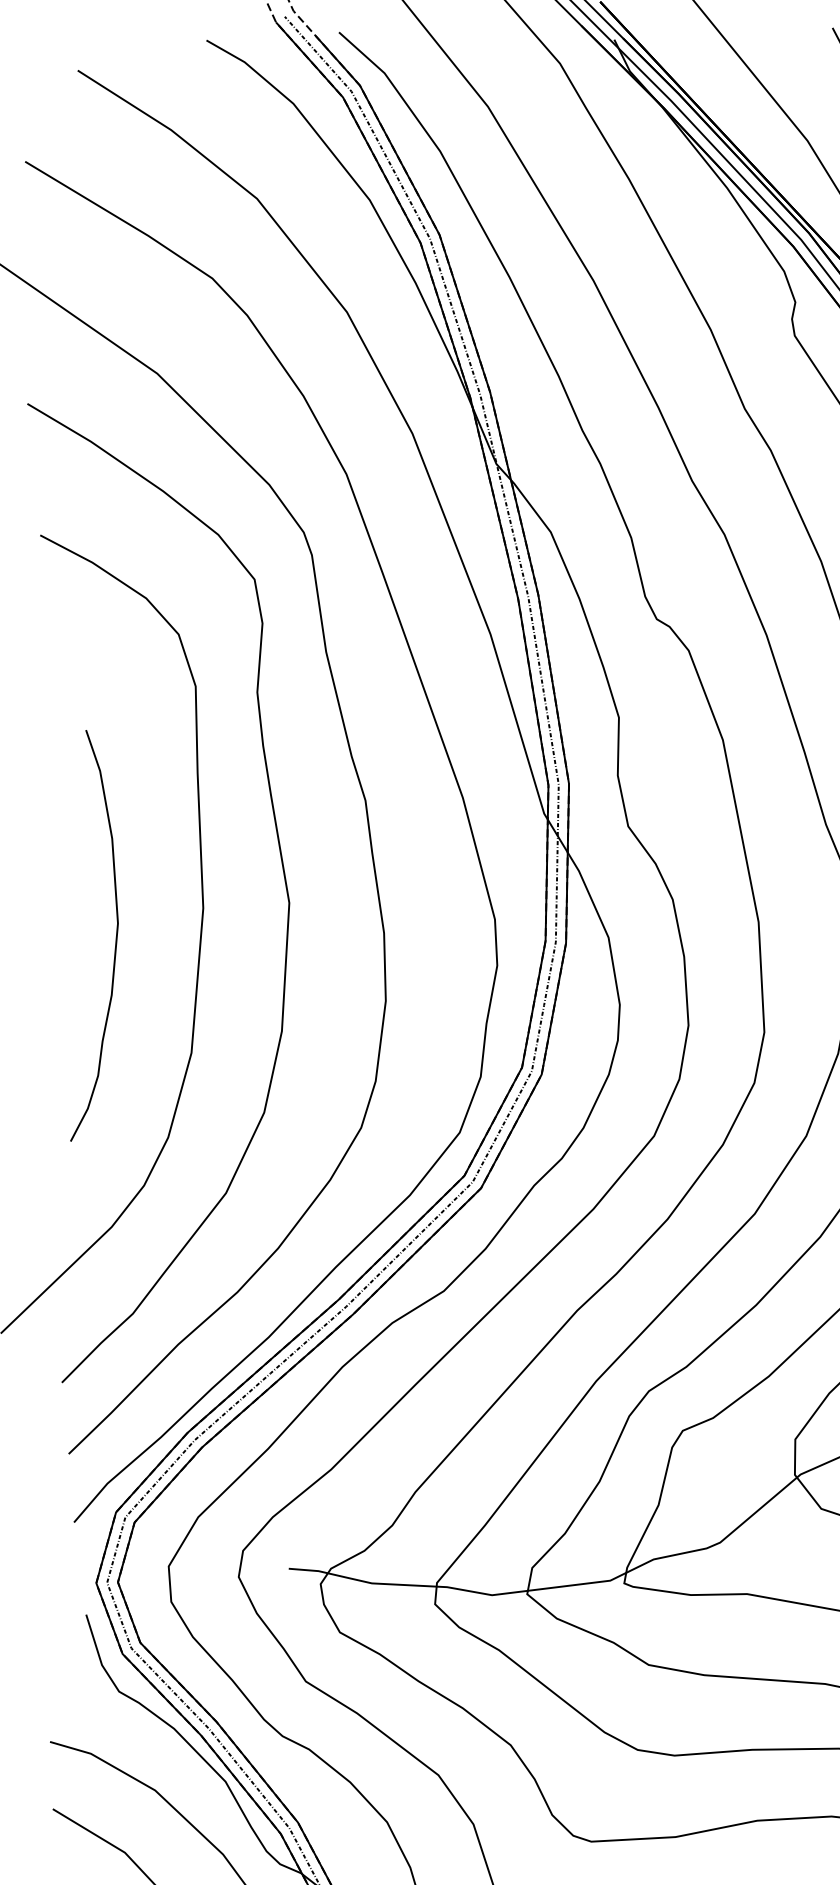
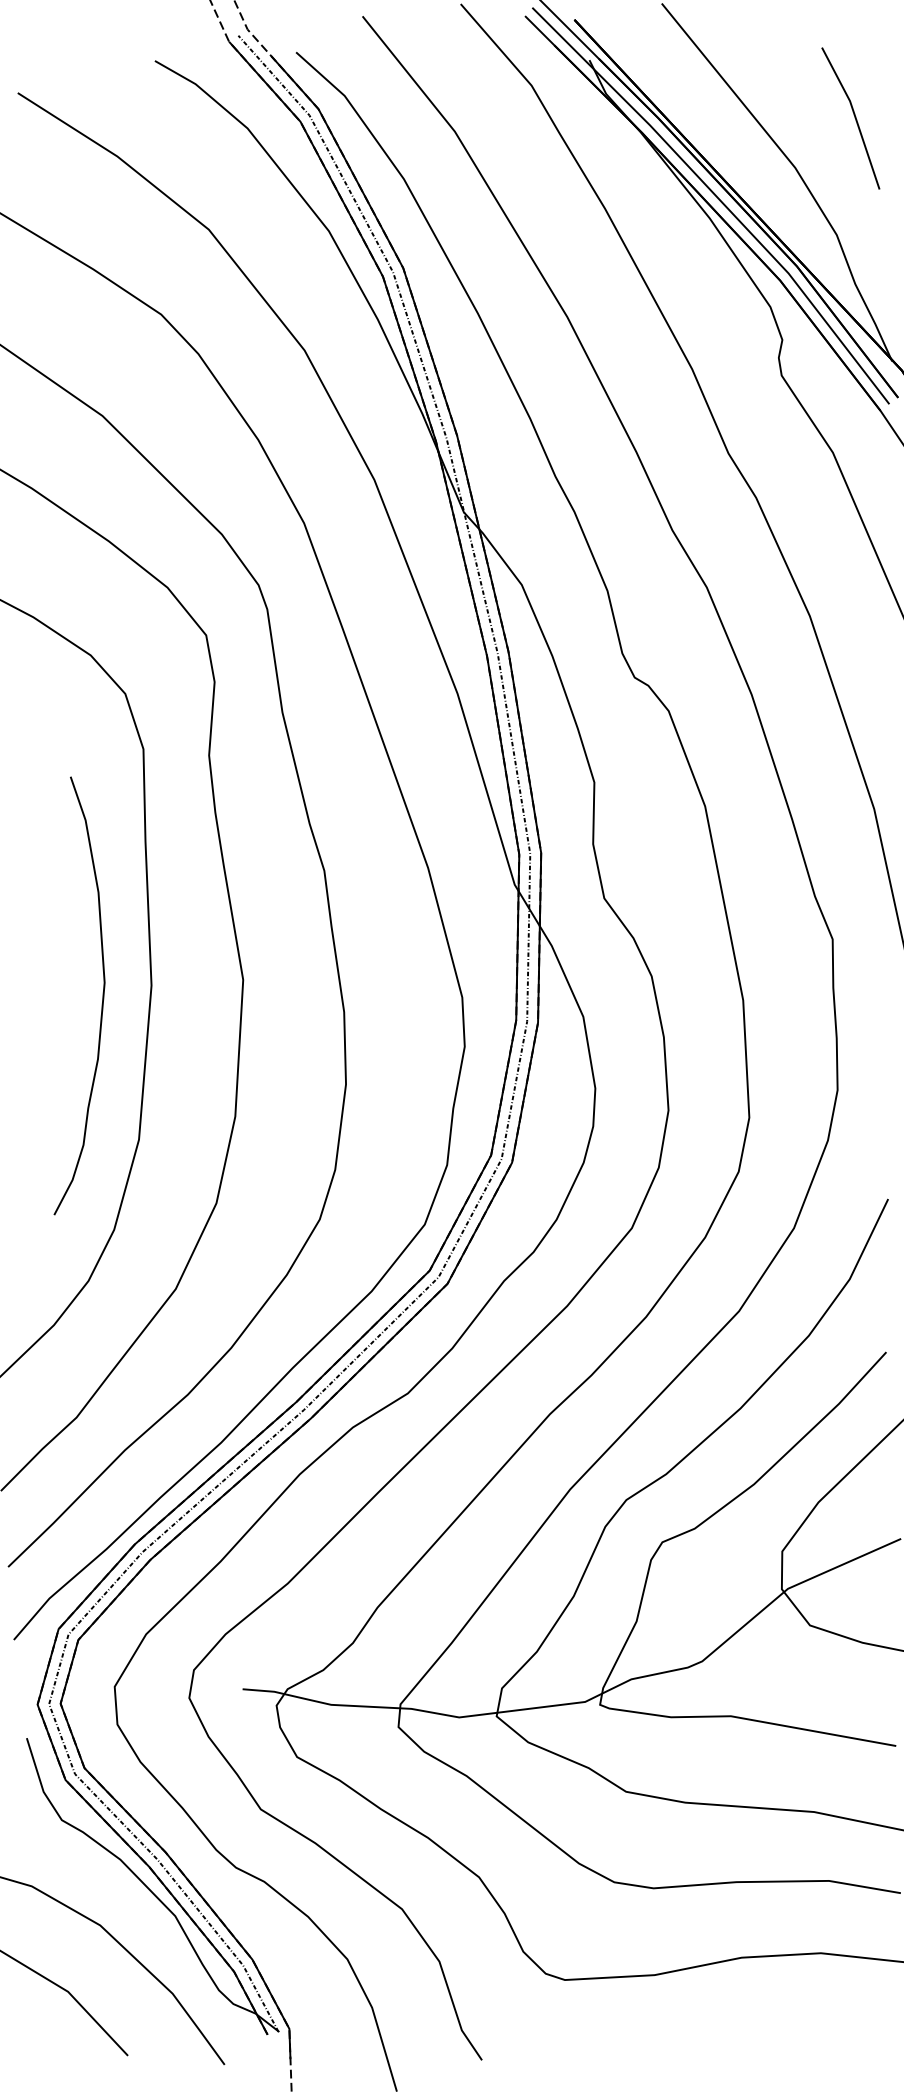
curve: (115, 935) -> (102, 995), moved

